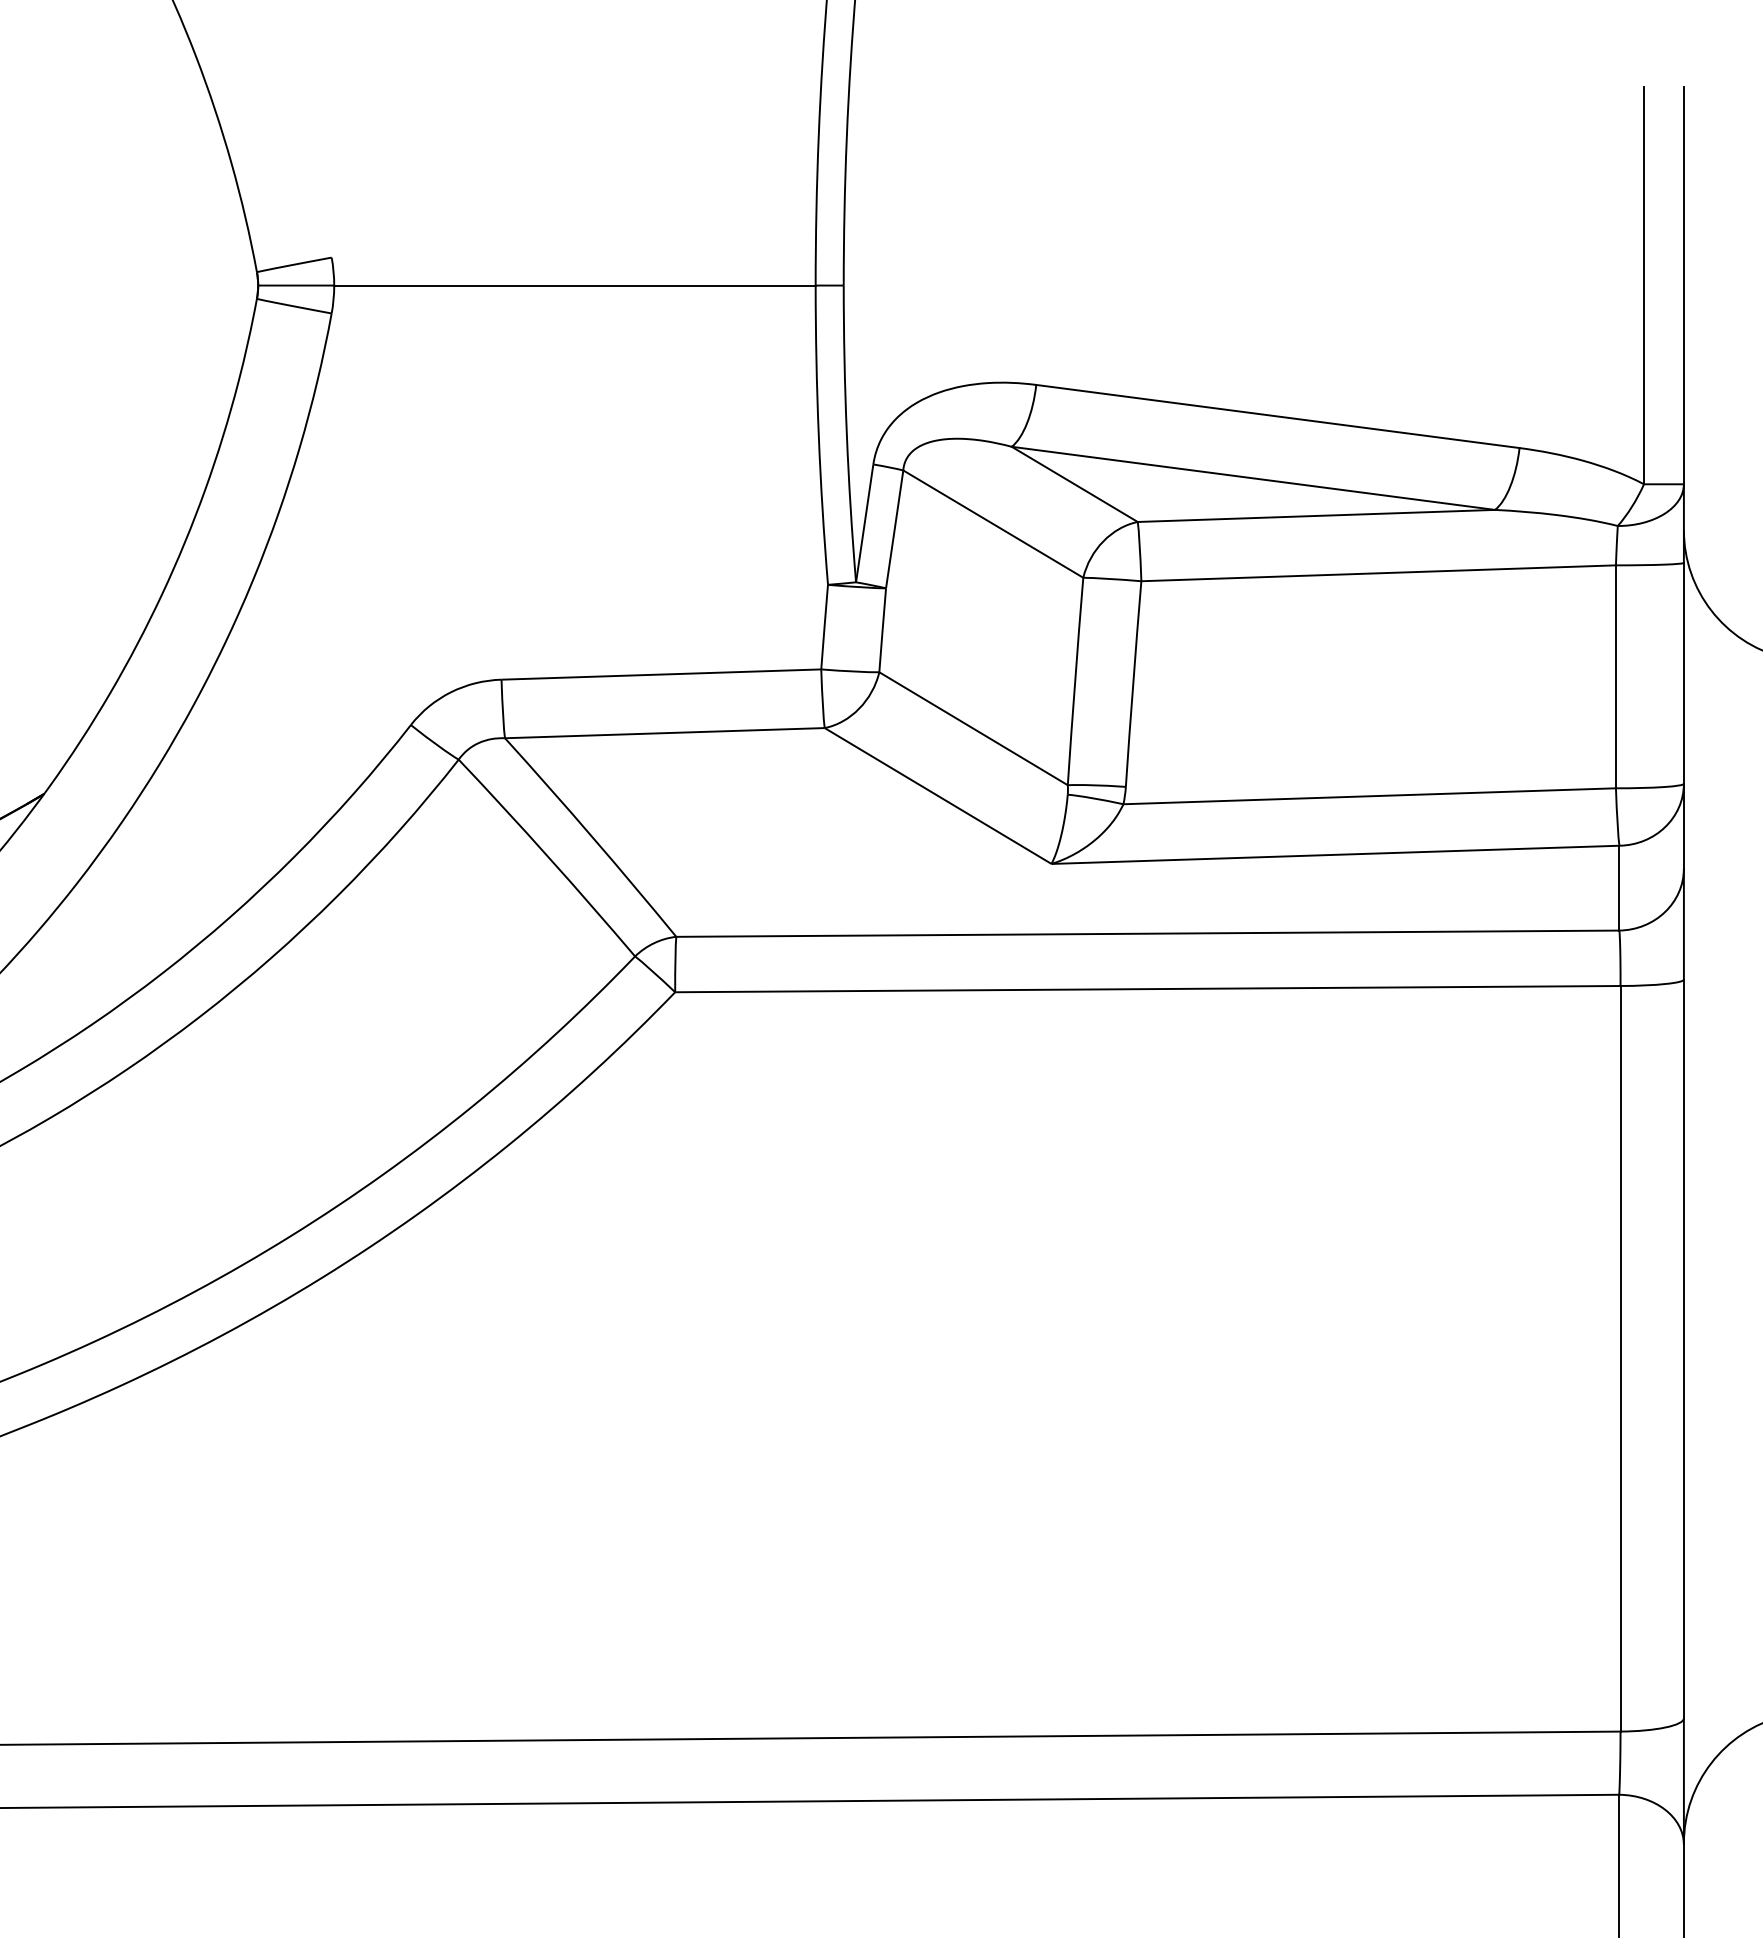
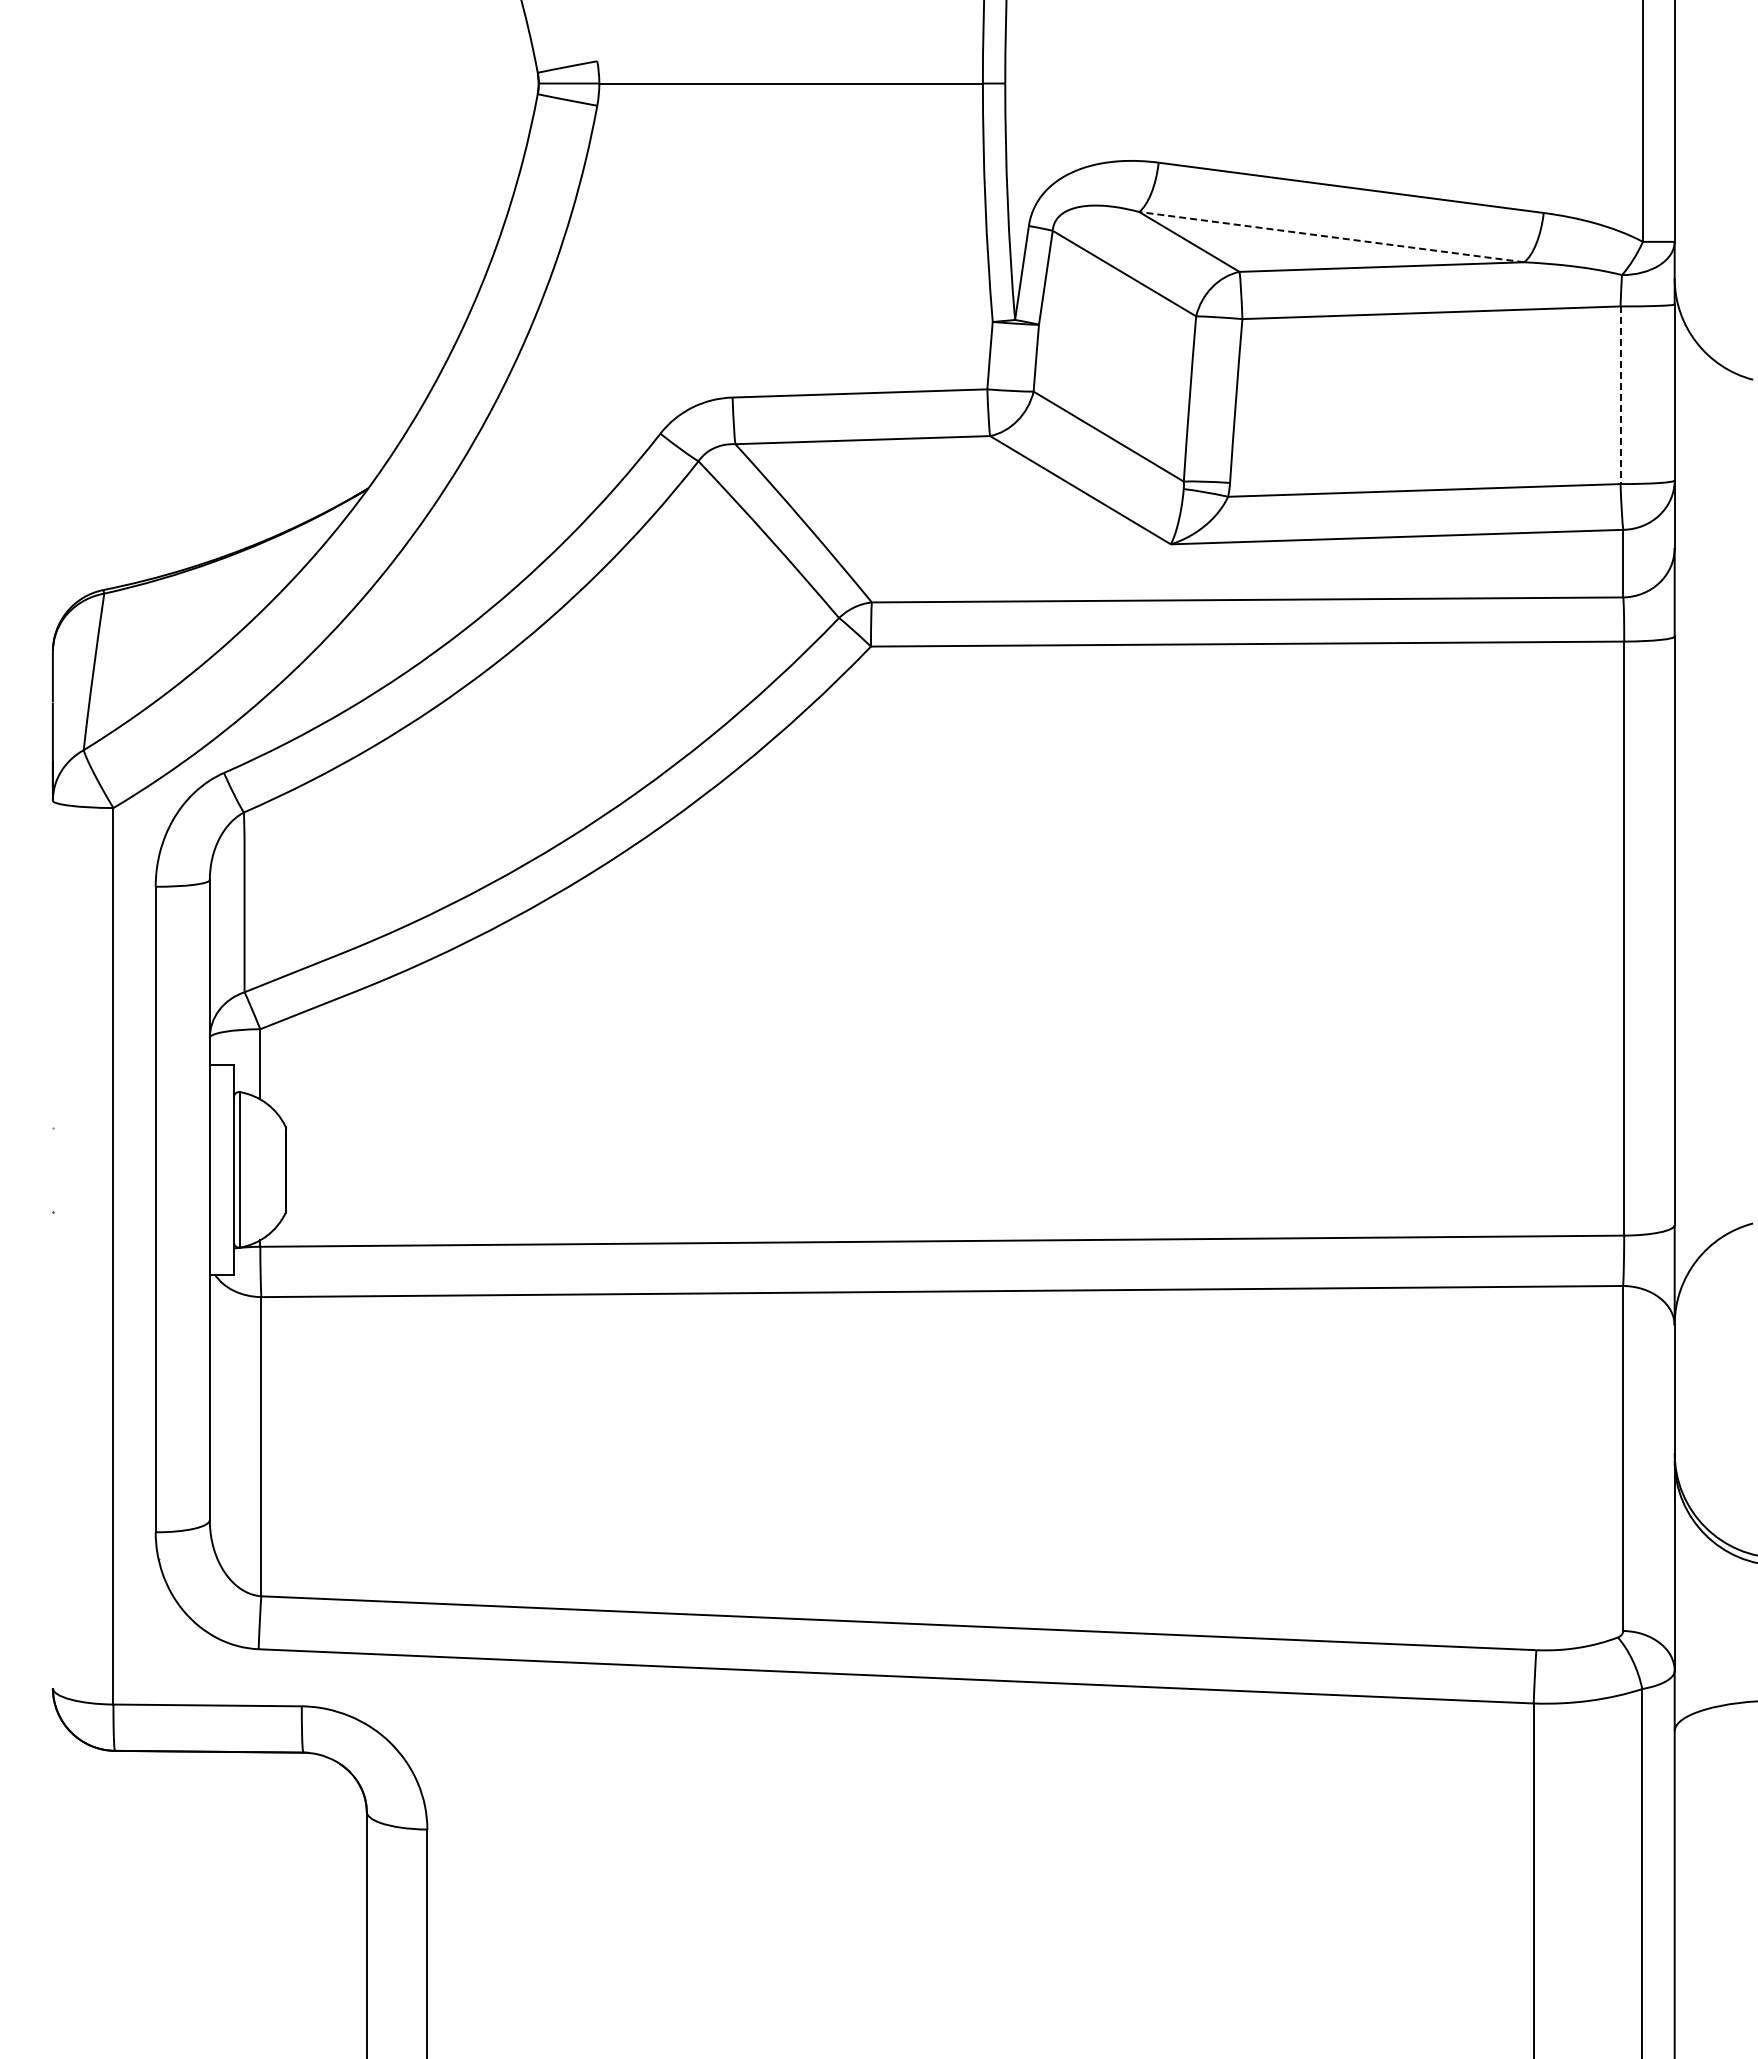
line: (1253, 478) -> (1331, 237), solid -> dashed
line: (1615, 677) -> (1620, 395), solid -> dashed

